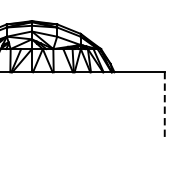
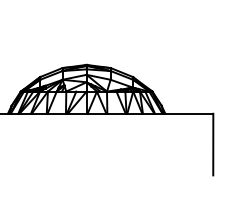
line: (164, 104) -> (213, 144), dashed -> solid

